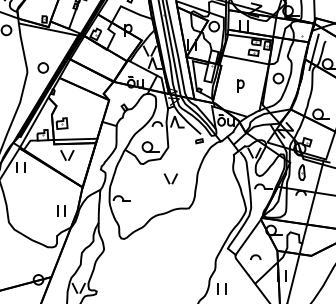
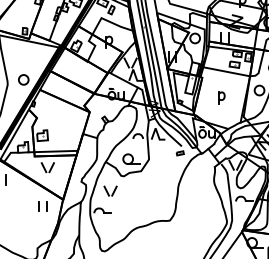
part: (170, 178) -> (110, 190), moved
part: (61, 210) -> (42, 205), moved

